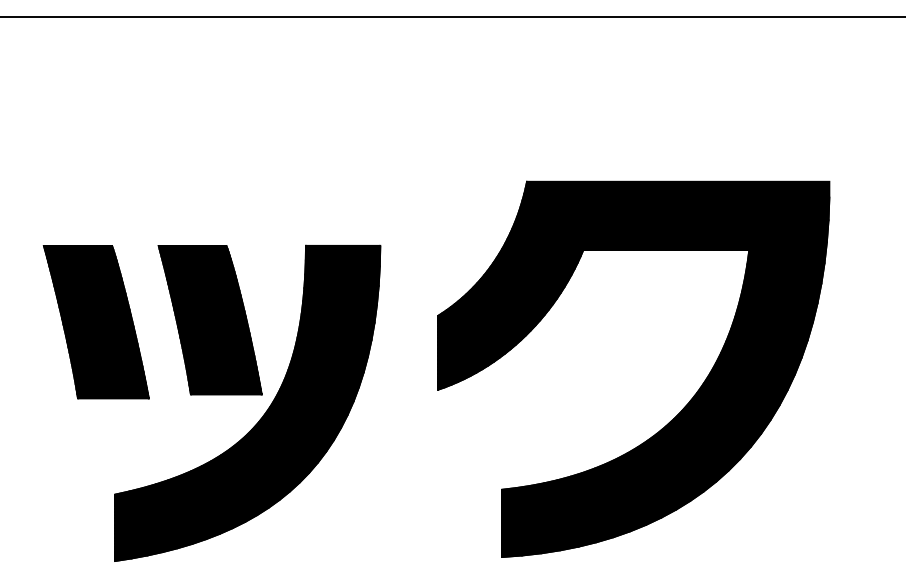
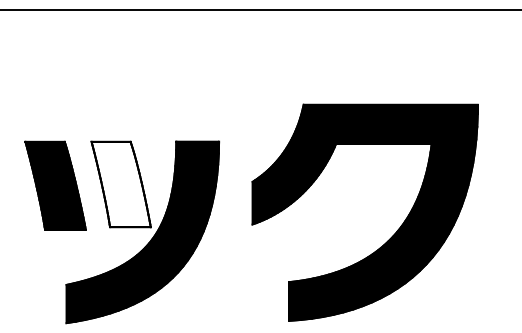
fill: (209, 320) -> (120, 184), removed

